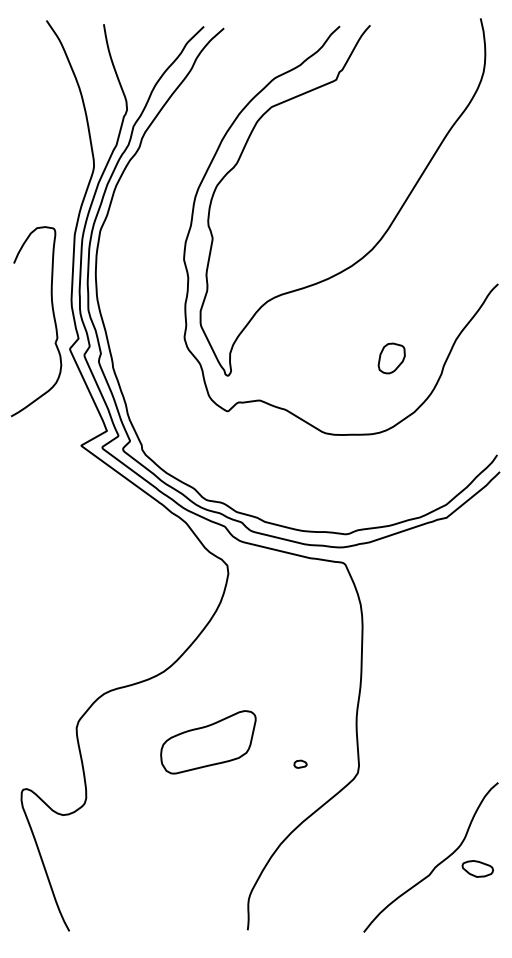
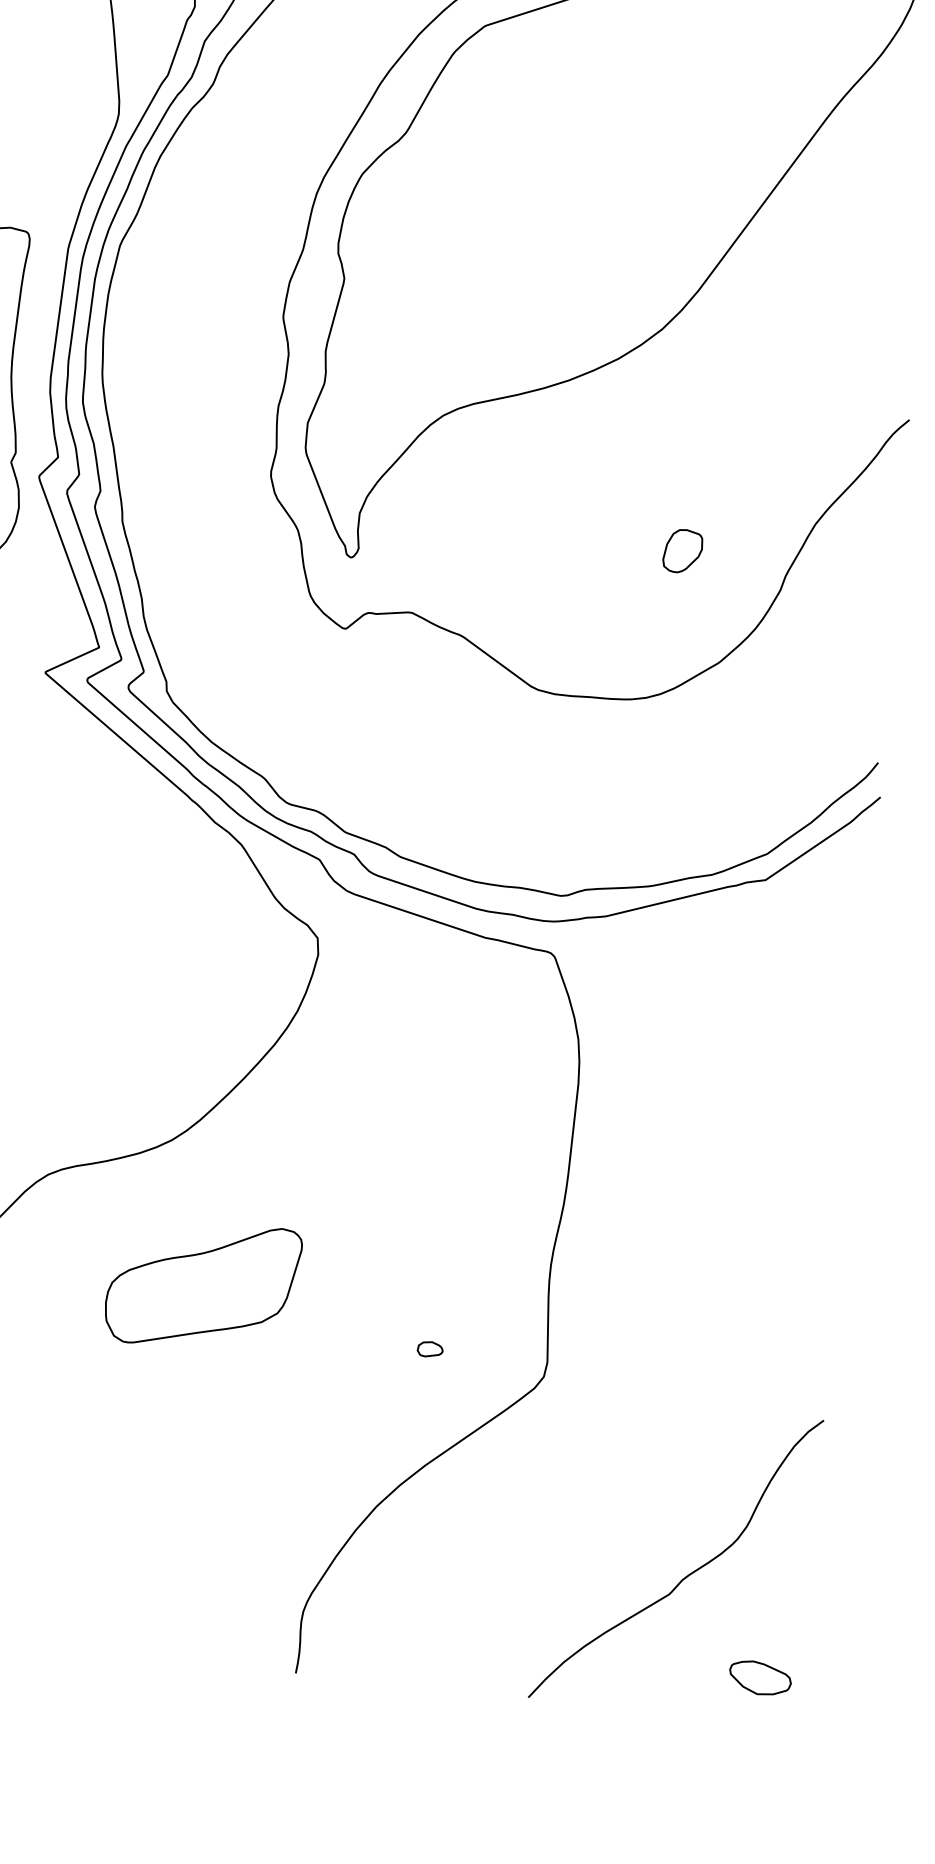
part: (391, 358) -> (682, 550), size x0.71
part: (208, 742) -> (203, 1285), moved
part: (477, 868) -> (759, 1677), moved

